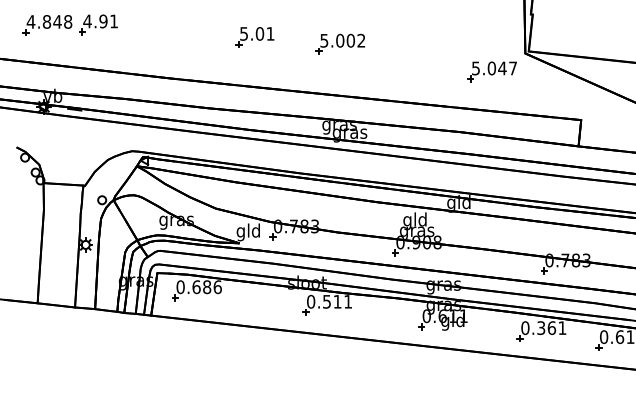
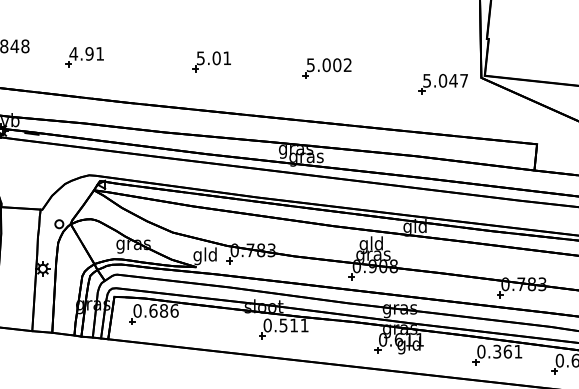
part: (98, 24) -> (84, 56), moved
part: (340, 43) -> (326, 67), moved
part: (491, 71) -> (442, 83), moved

